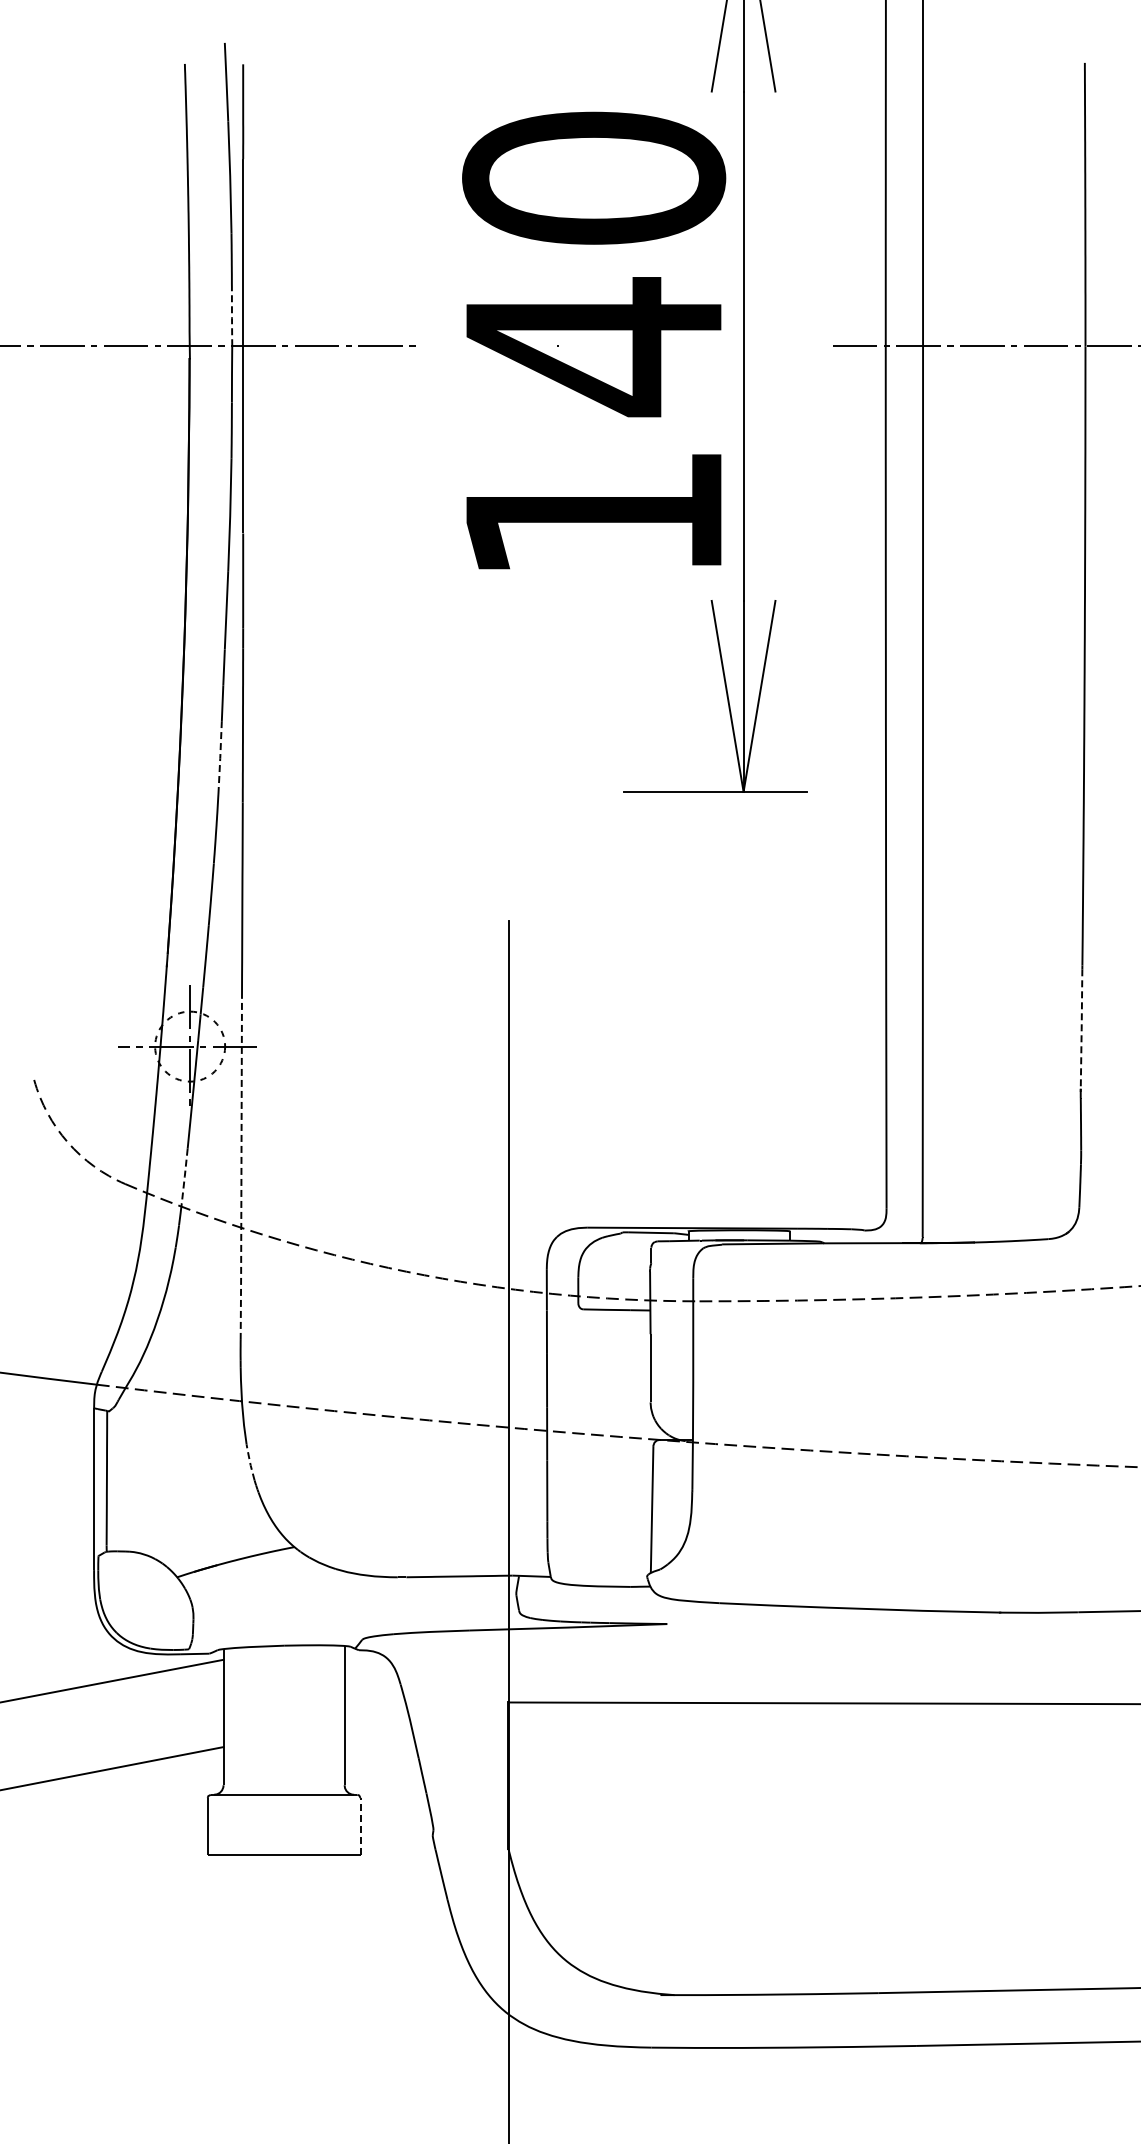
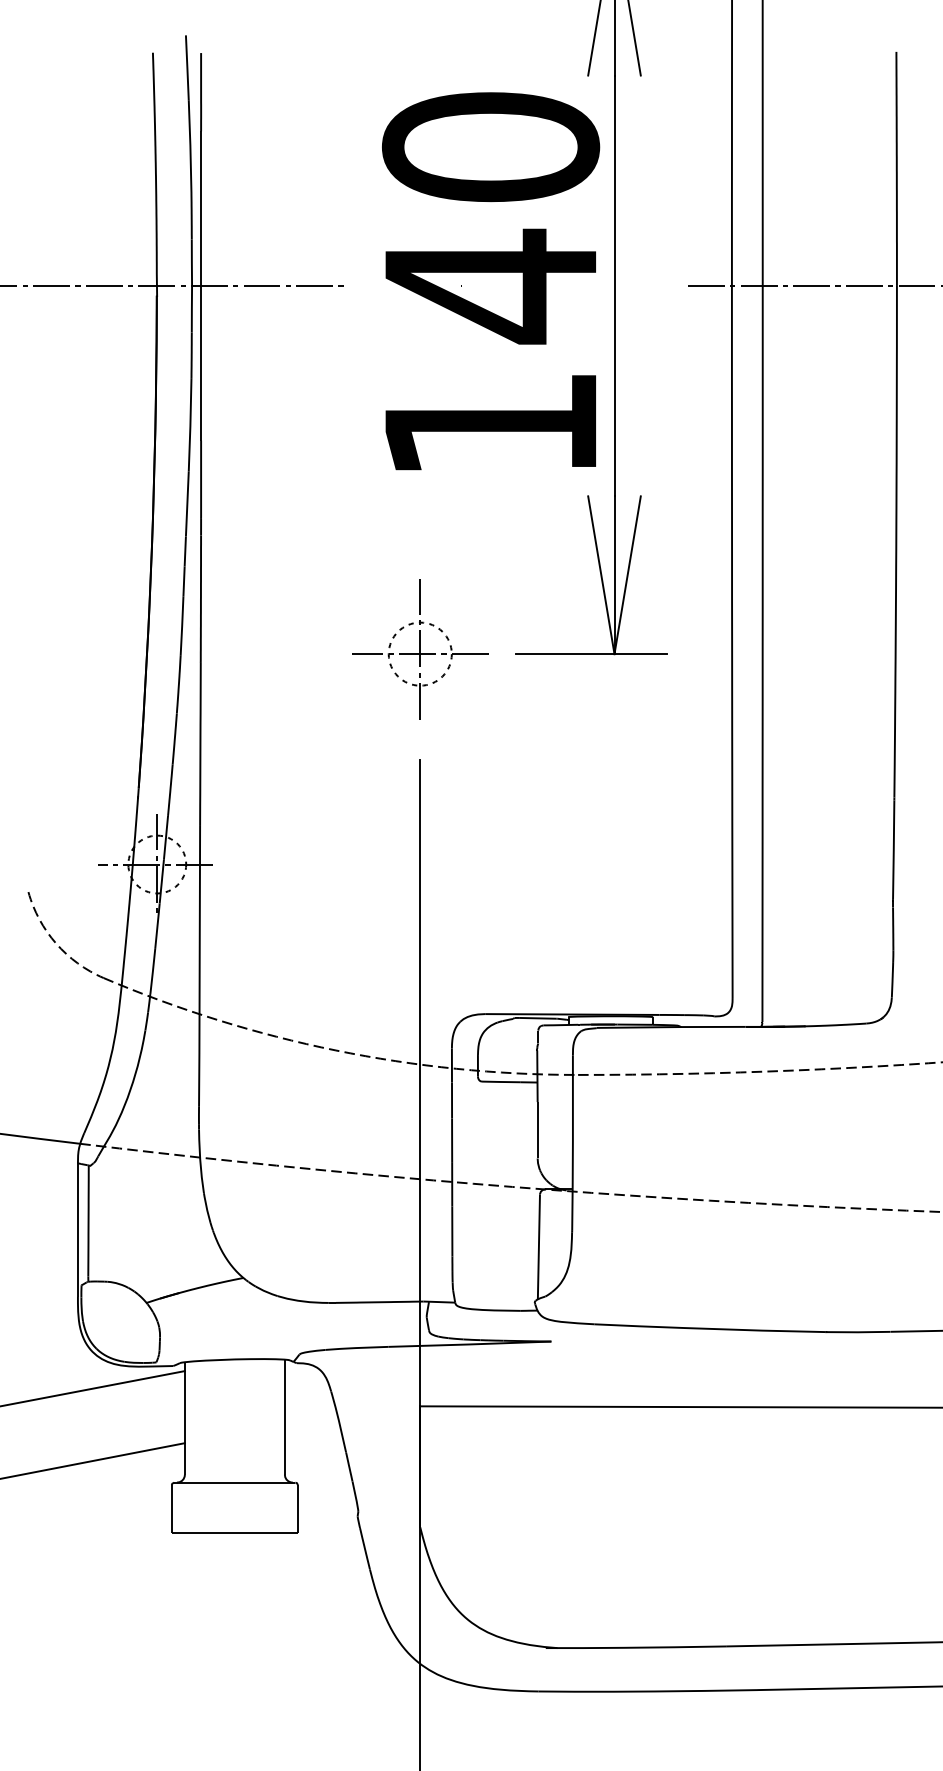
line: (232, 318) -> (192, 263), dashed -> solid
line: (220, 758) -> (182, 626), dashed -> solid
part: (508, 786) -> (420, 649), added
line: (1081, 1029) -> (893, 850), dashed -> solid
line: (241, 1170) -> (199, 966), dashed -> solid
line: (184, 1176) -> (152, 971), dashed -> solid
line: (250, 1462) -> (207, 1208), dashed -> solid
line: (360, 1826) -> (298, 1508), dashed -> solid

